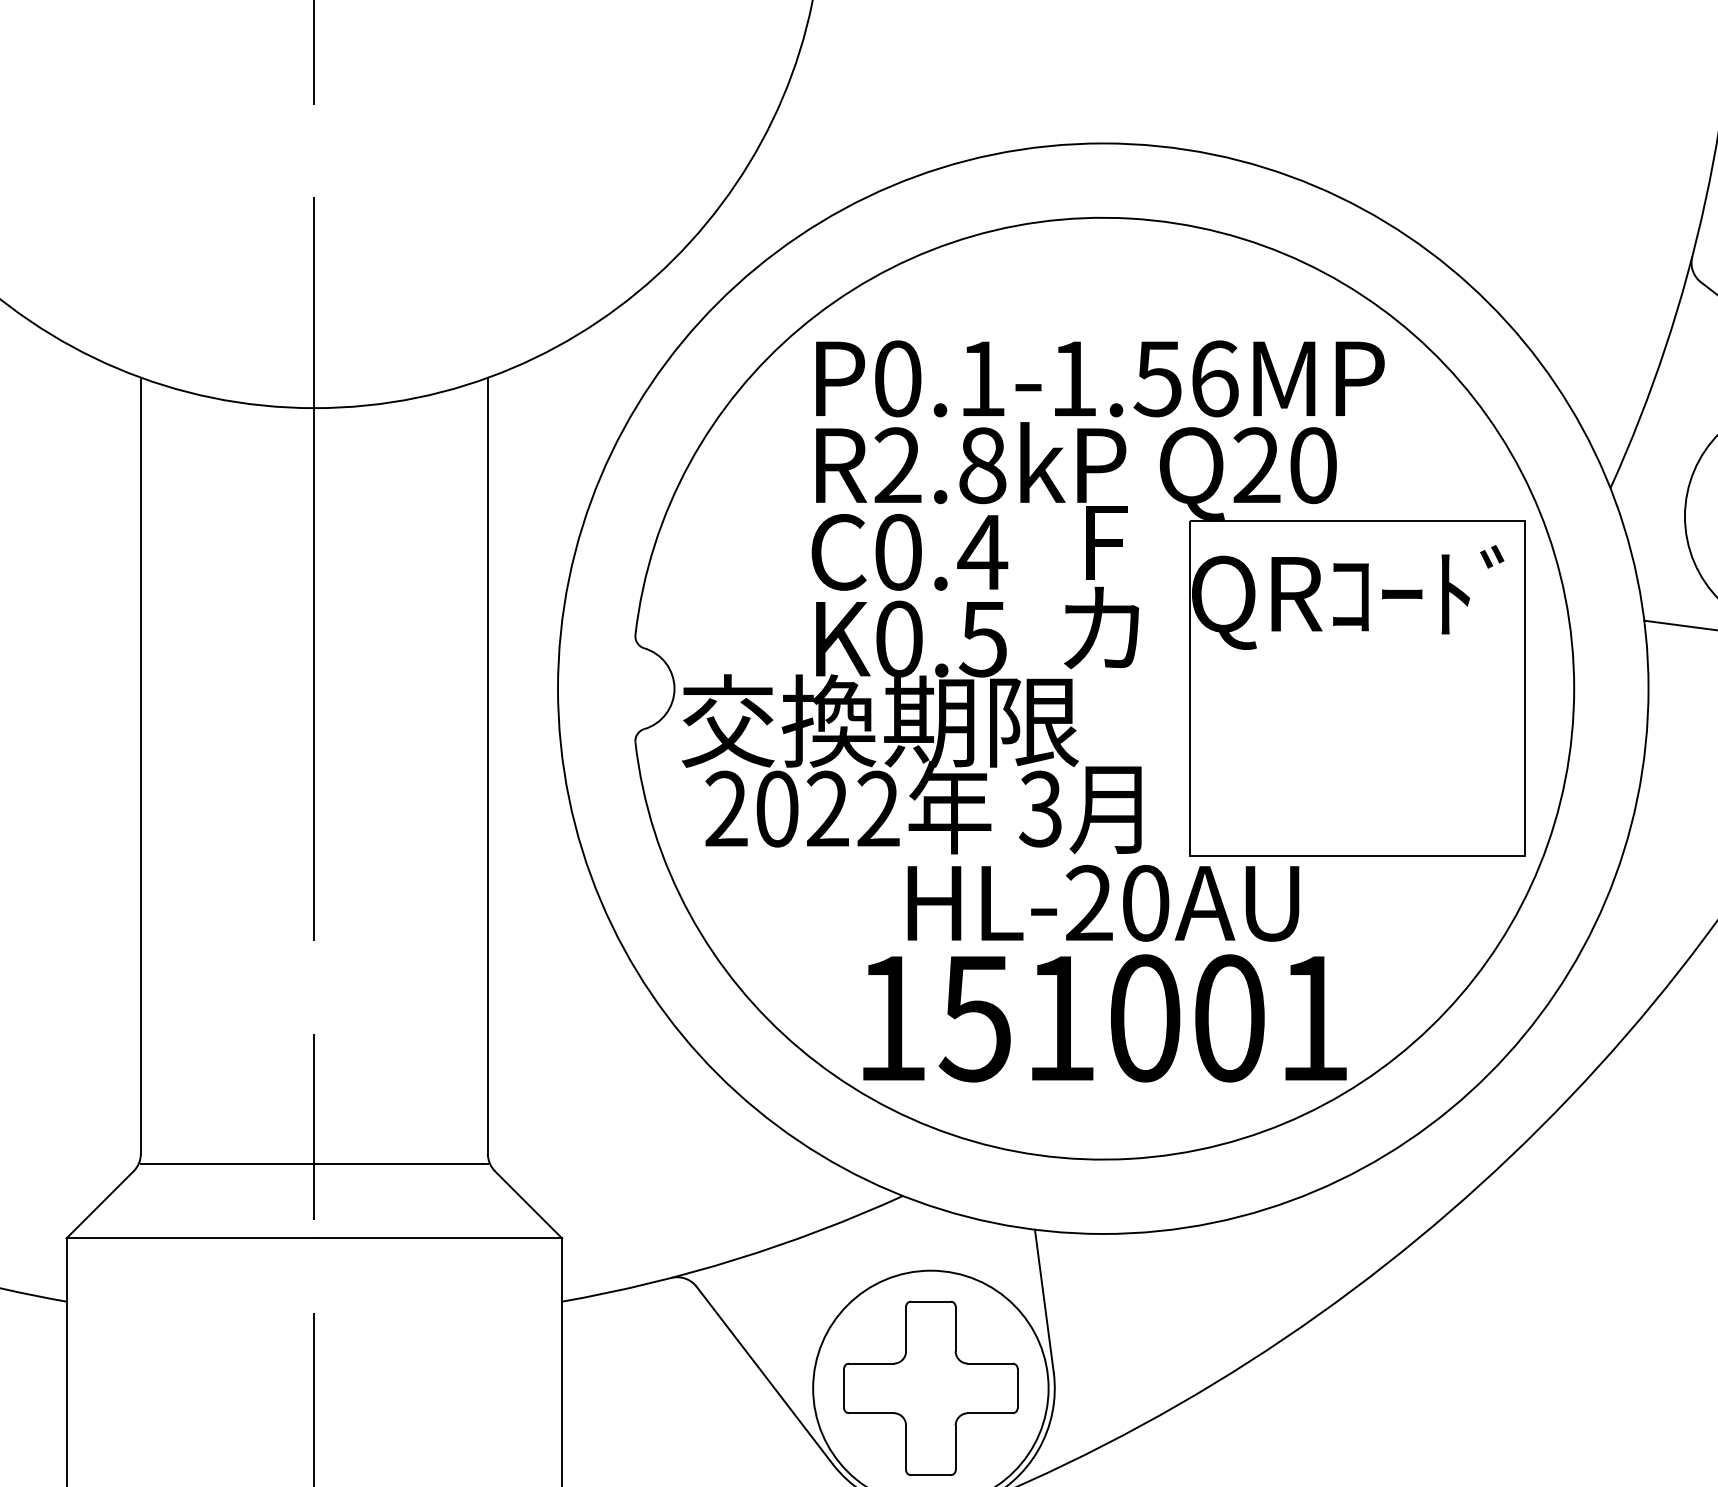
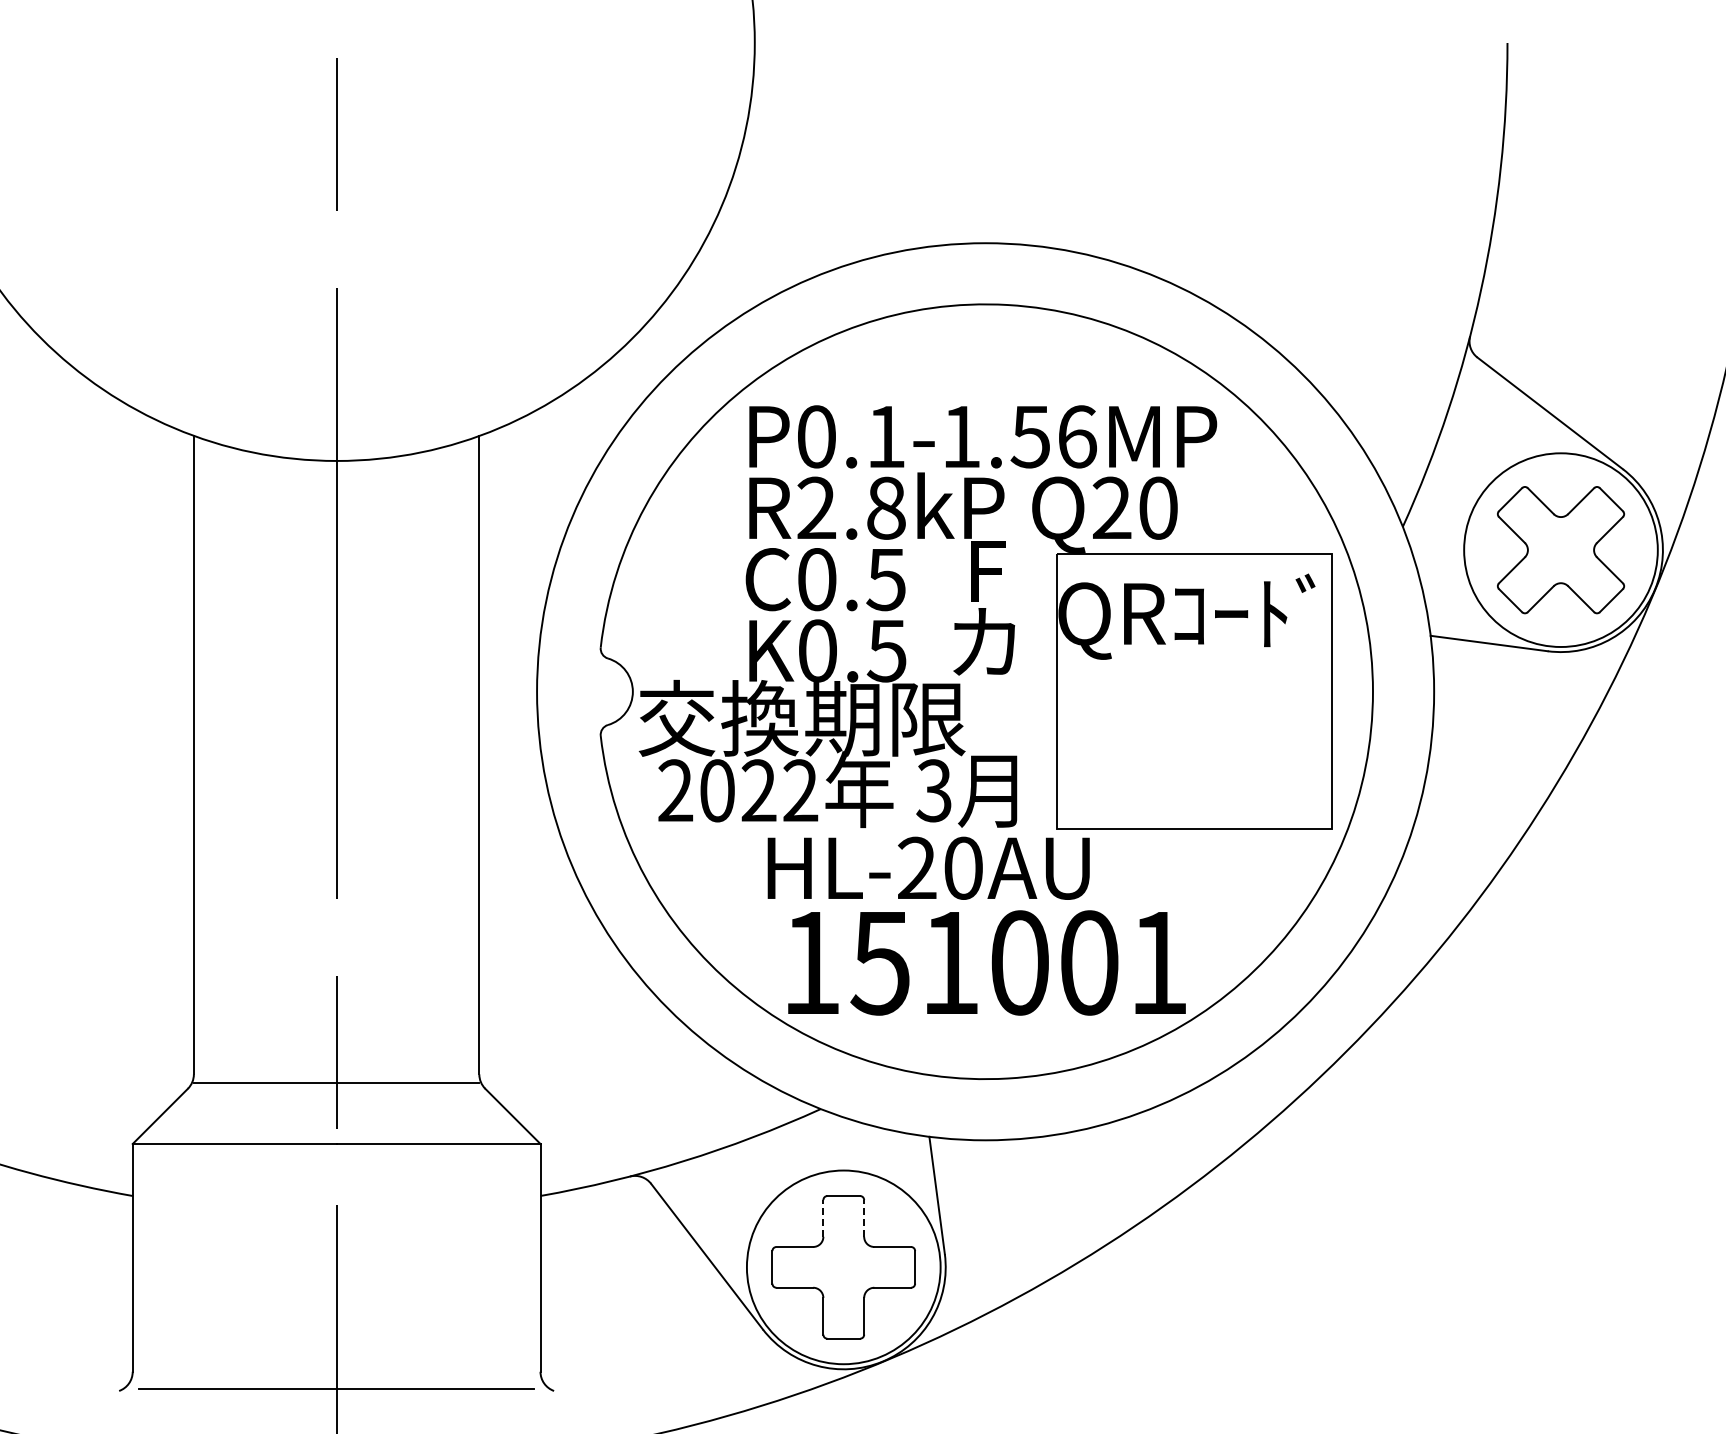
text: (982, 553) -> (886, 580), C0.4 -> C0.5
text: (1103, 902) -> (928, 867), moved
line: (906, 1327) -> (823, 1217), solid -> dashed
line: (956, 1327) -> (864, 1217), solid -> dashed

